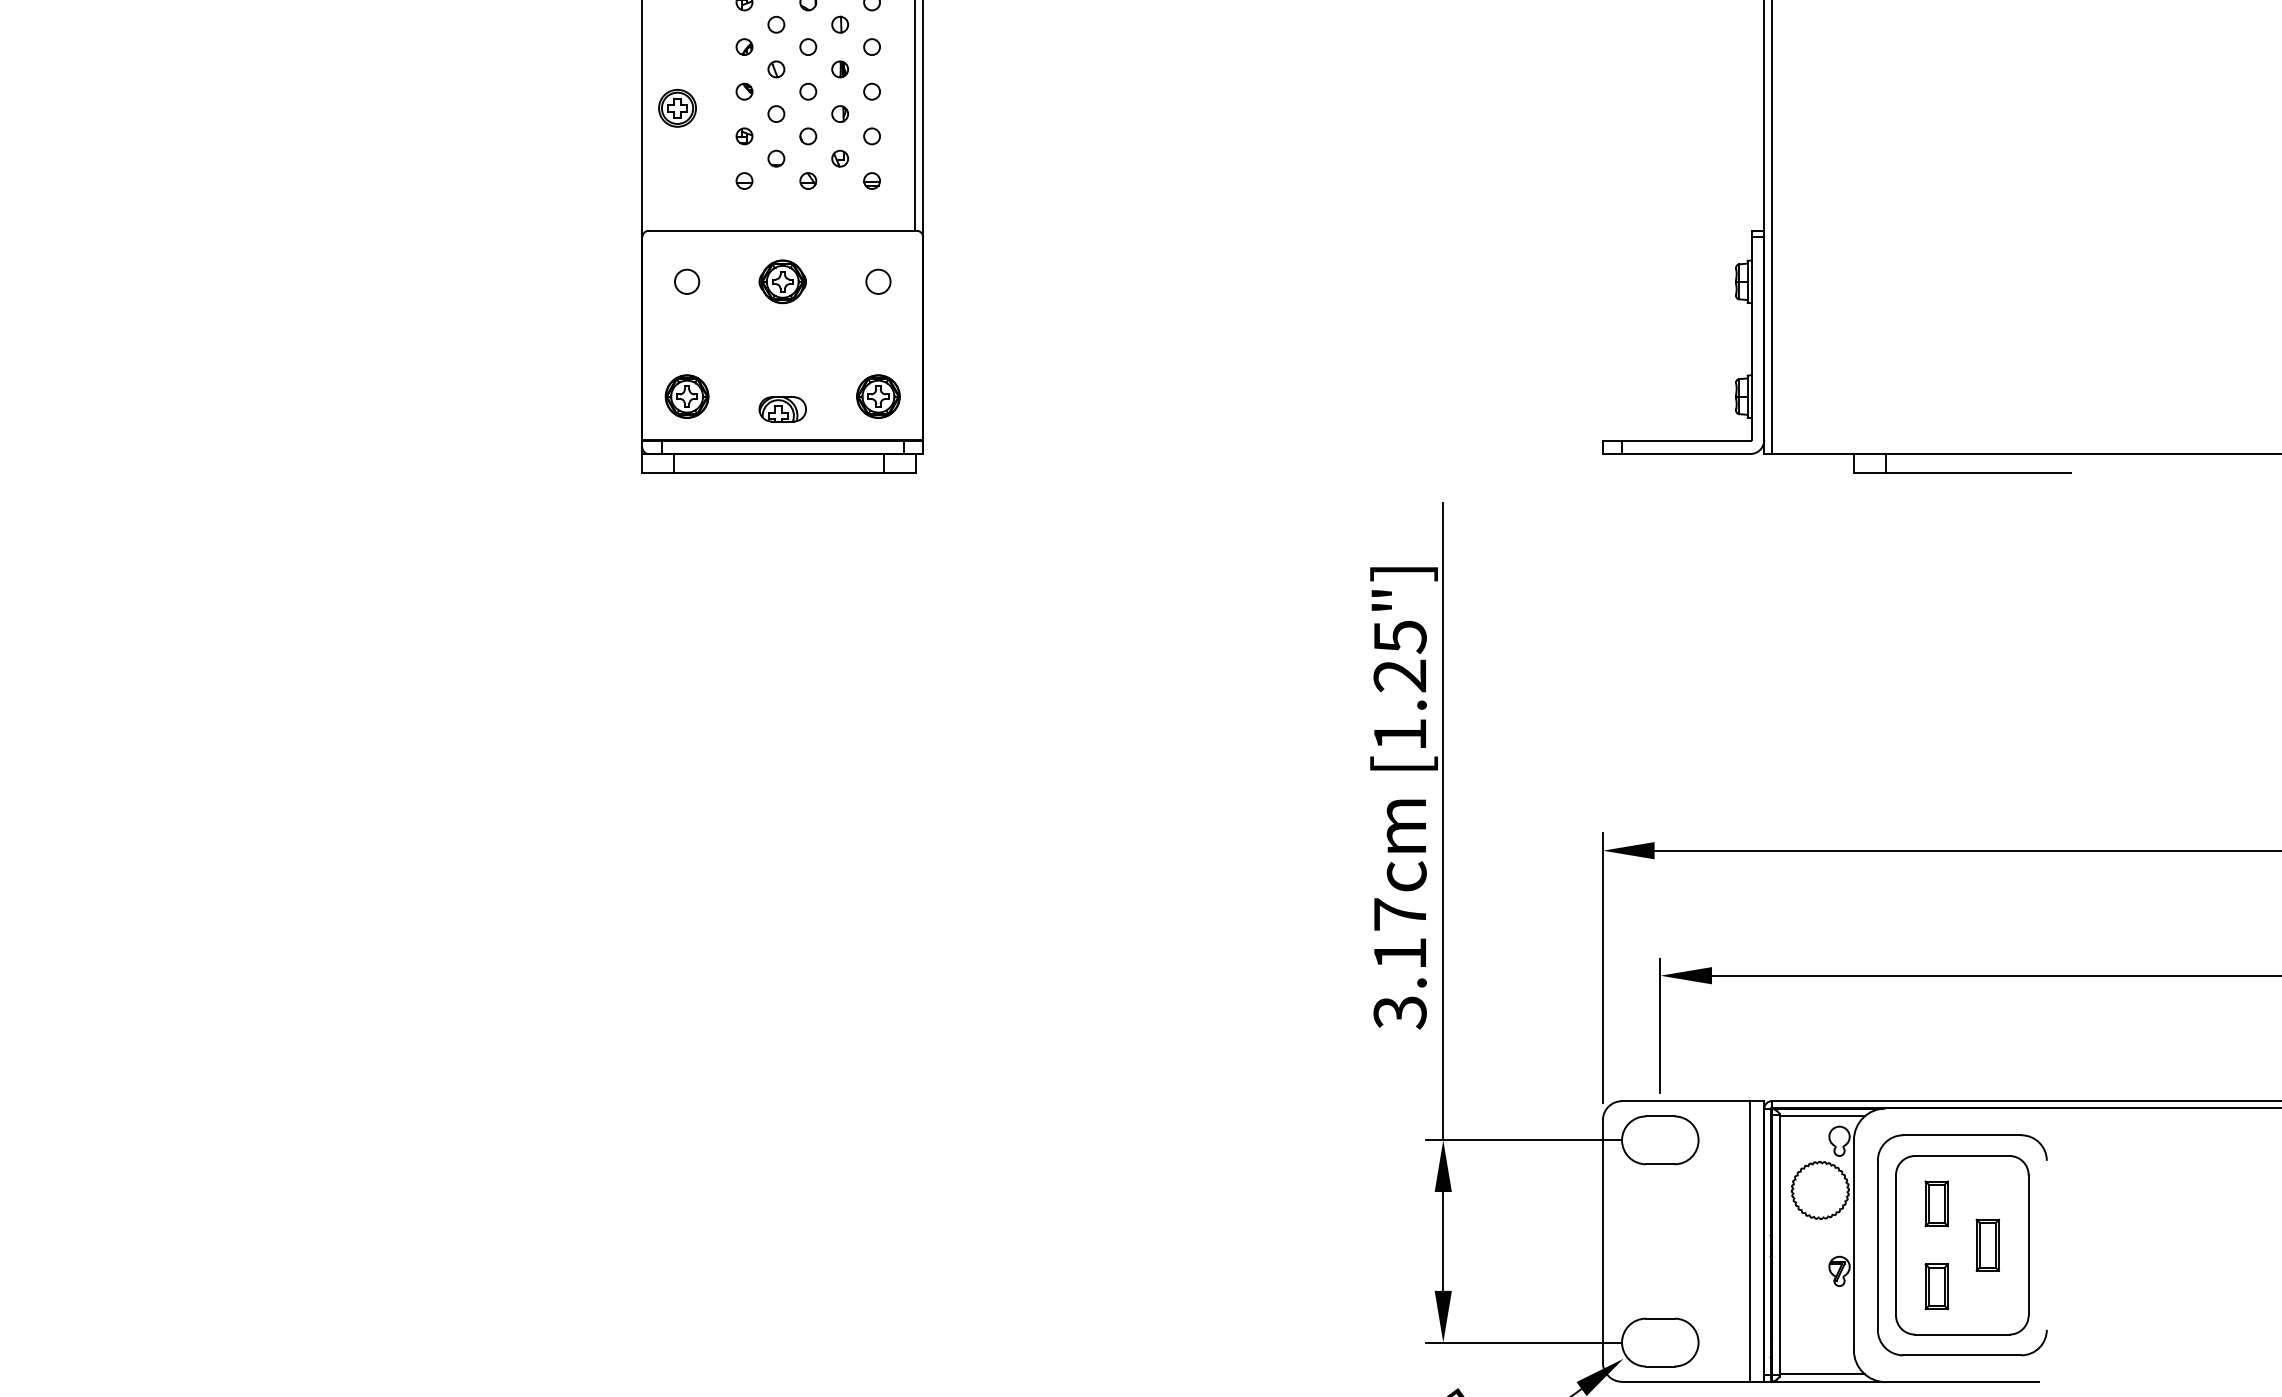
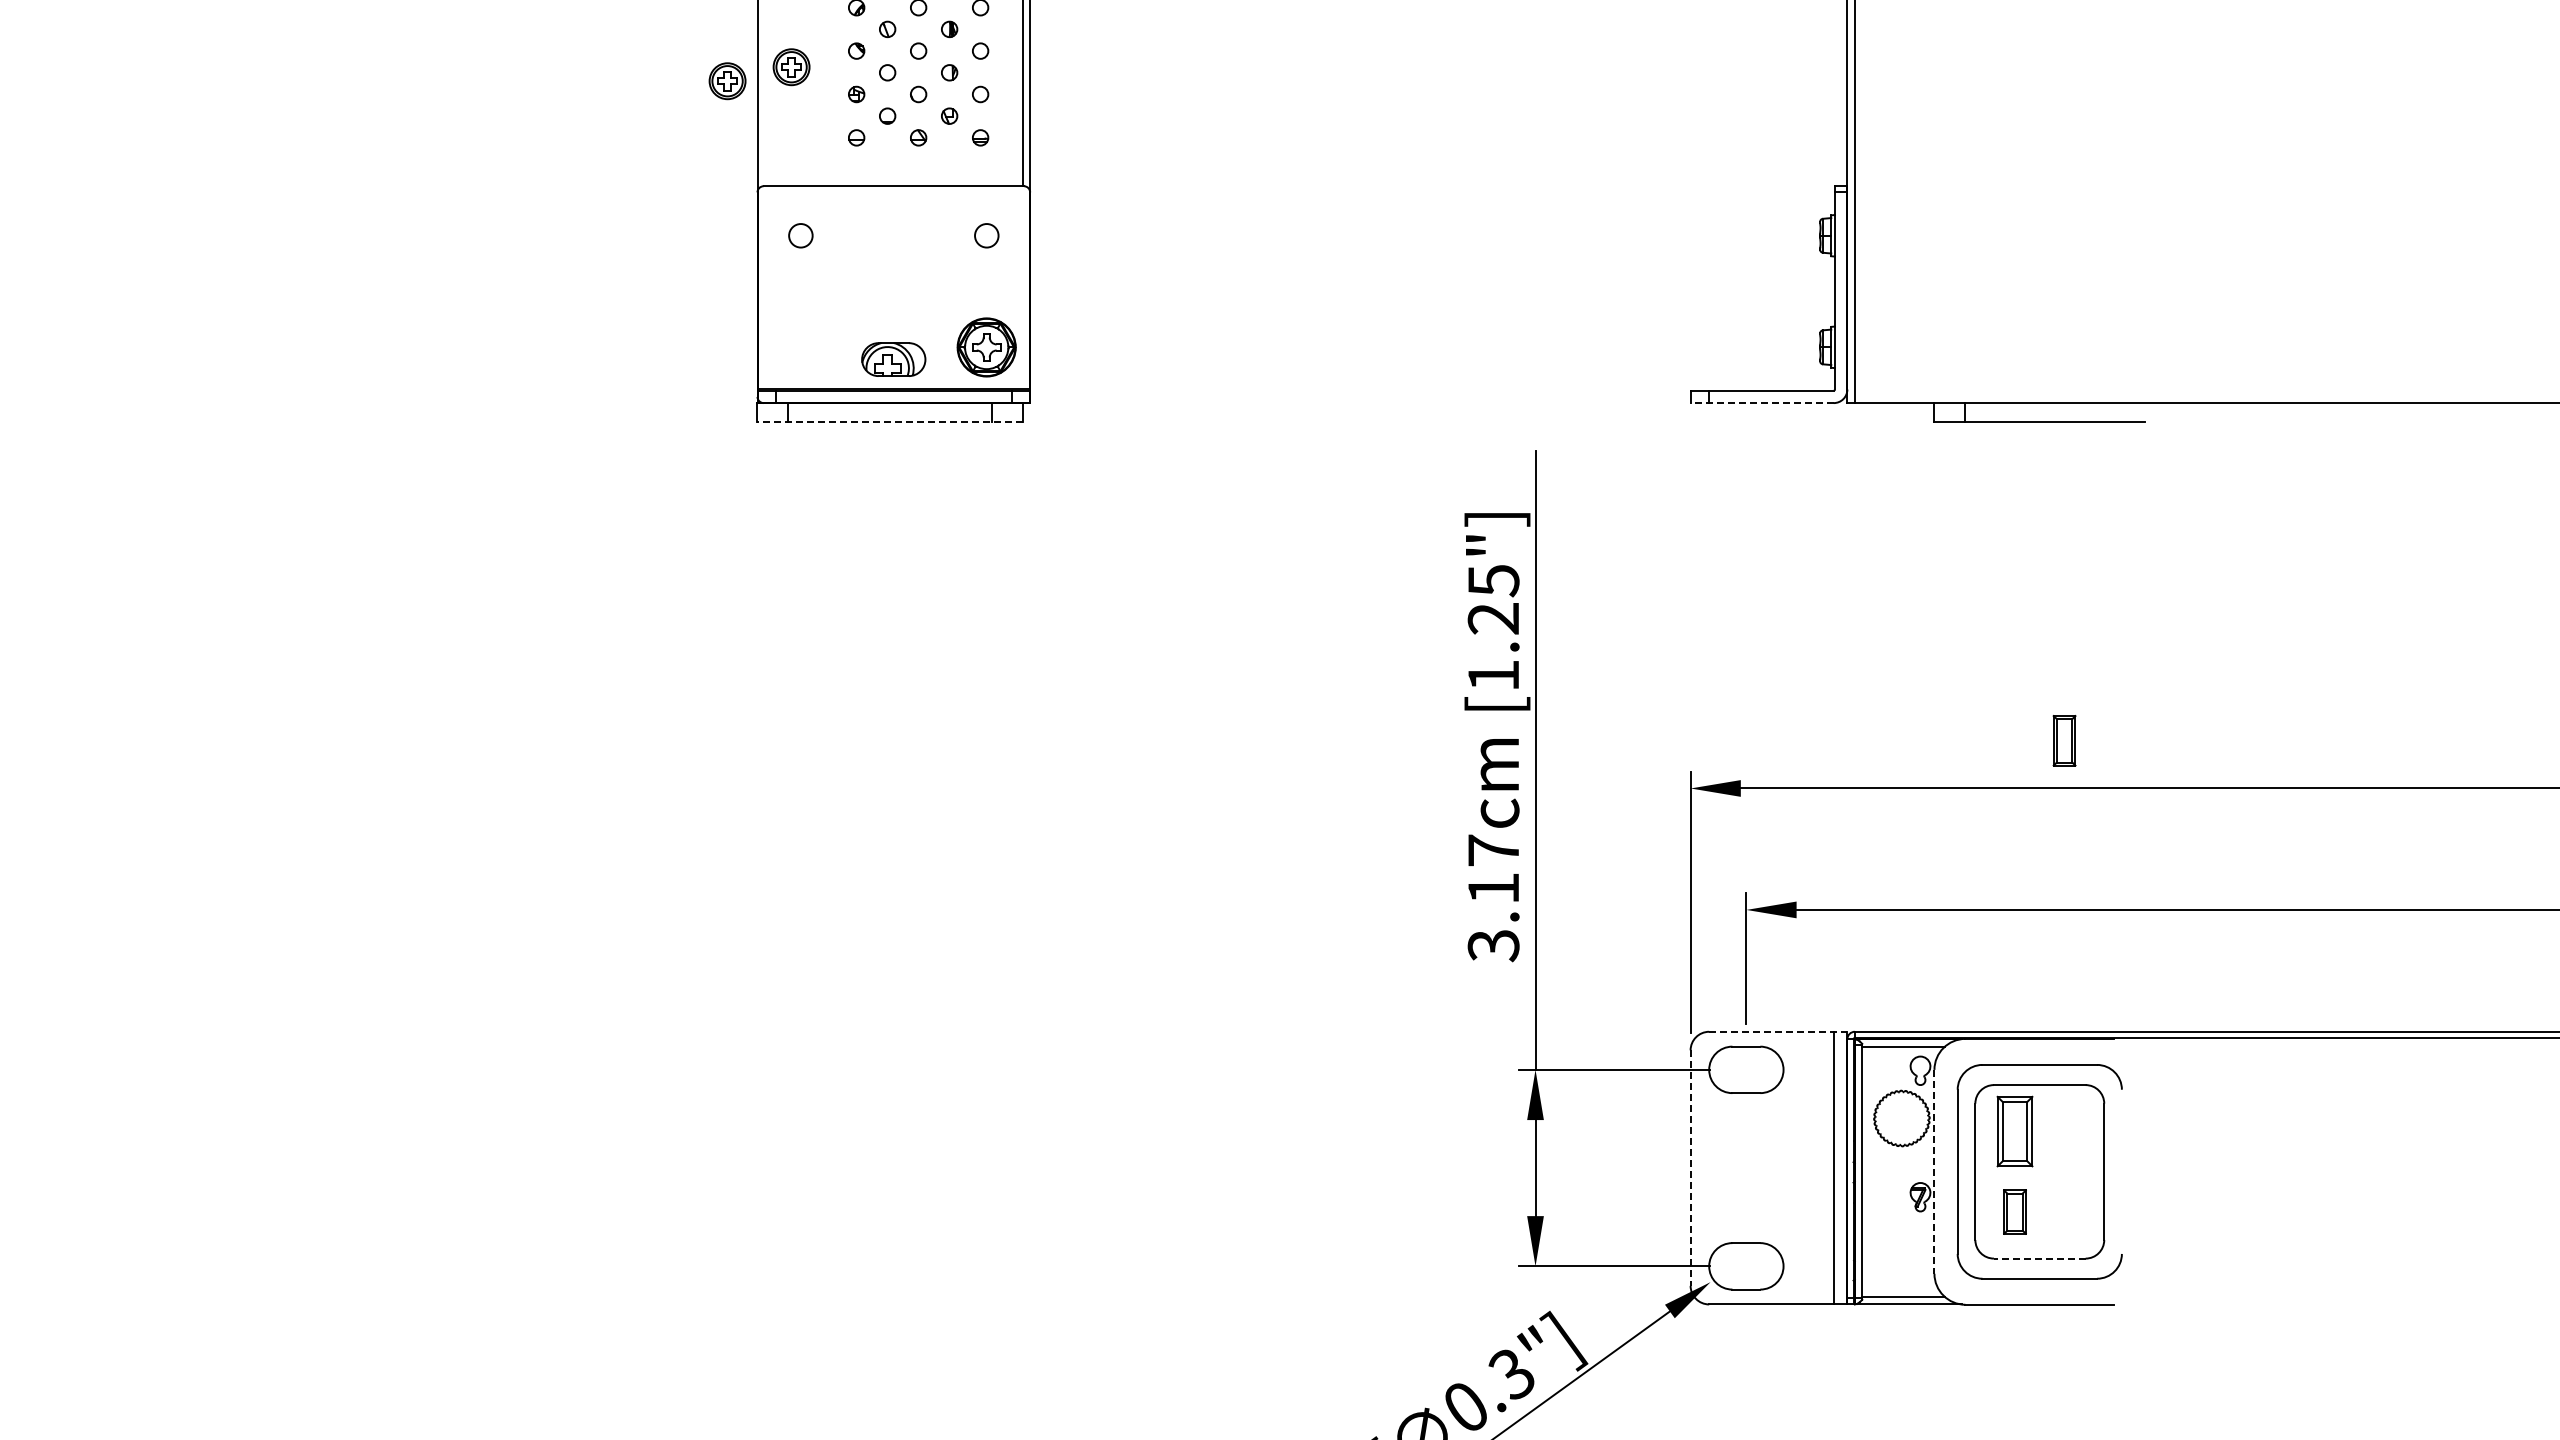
part: (611, 123) -> (727, 81), added
part: (782, 281) -> (893, 235), removed
part: (686, 395) -> (800, 346), removed
part: (878, 395) -> (986, 346), size x1.4
part: (782, 409) -> (893, 359), size x1.4
line: (1676, 454) -> (1762, 403), solid -> dashed
line: (779, 472) -> (890, 421), solid -> dashed
line: (1693, 1100) -> (1778, 1031), solid -> dashed
part: (1936, 1203) -> (2014, 1131), size x1.6
line: (1602, 1241) -> (1690, 1168), solid -> dashed
line: (1853, 1244) -> (1934, 1171), solid -> dashed
part: (1987, 1244) -> (2064, 740), moved
line: (1962, 1334) -> (2039, 1258), solid -> dashed

